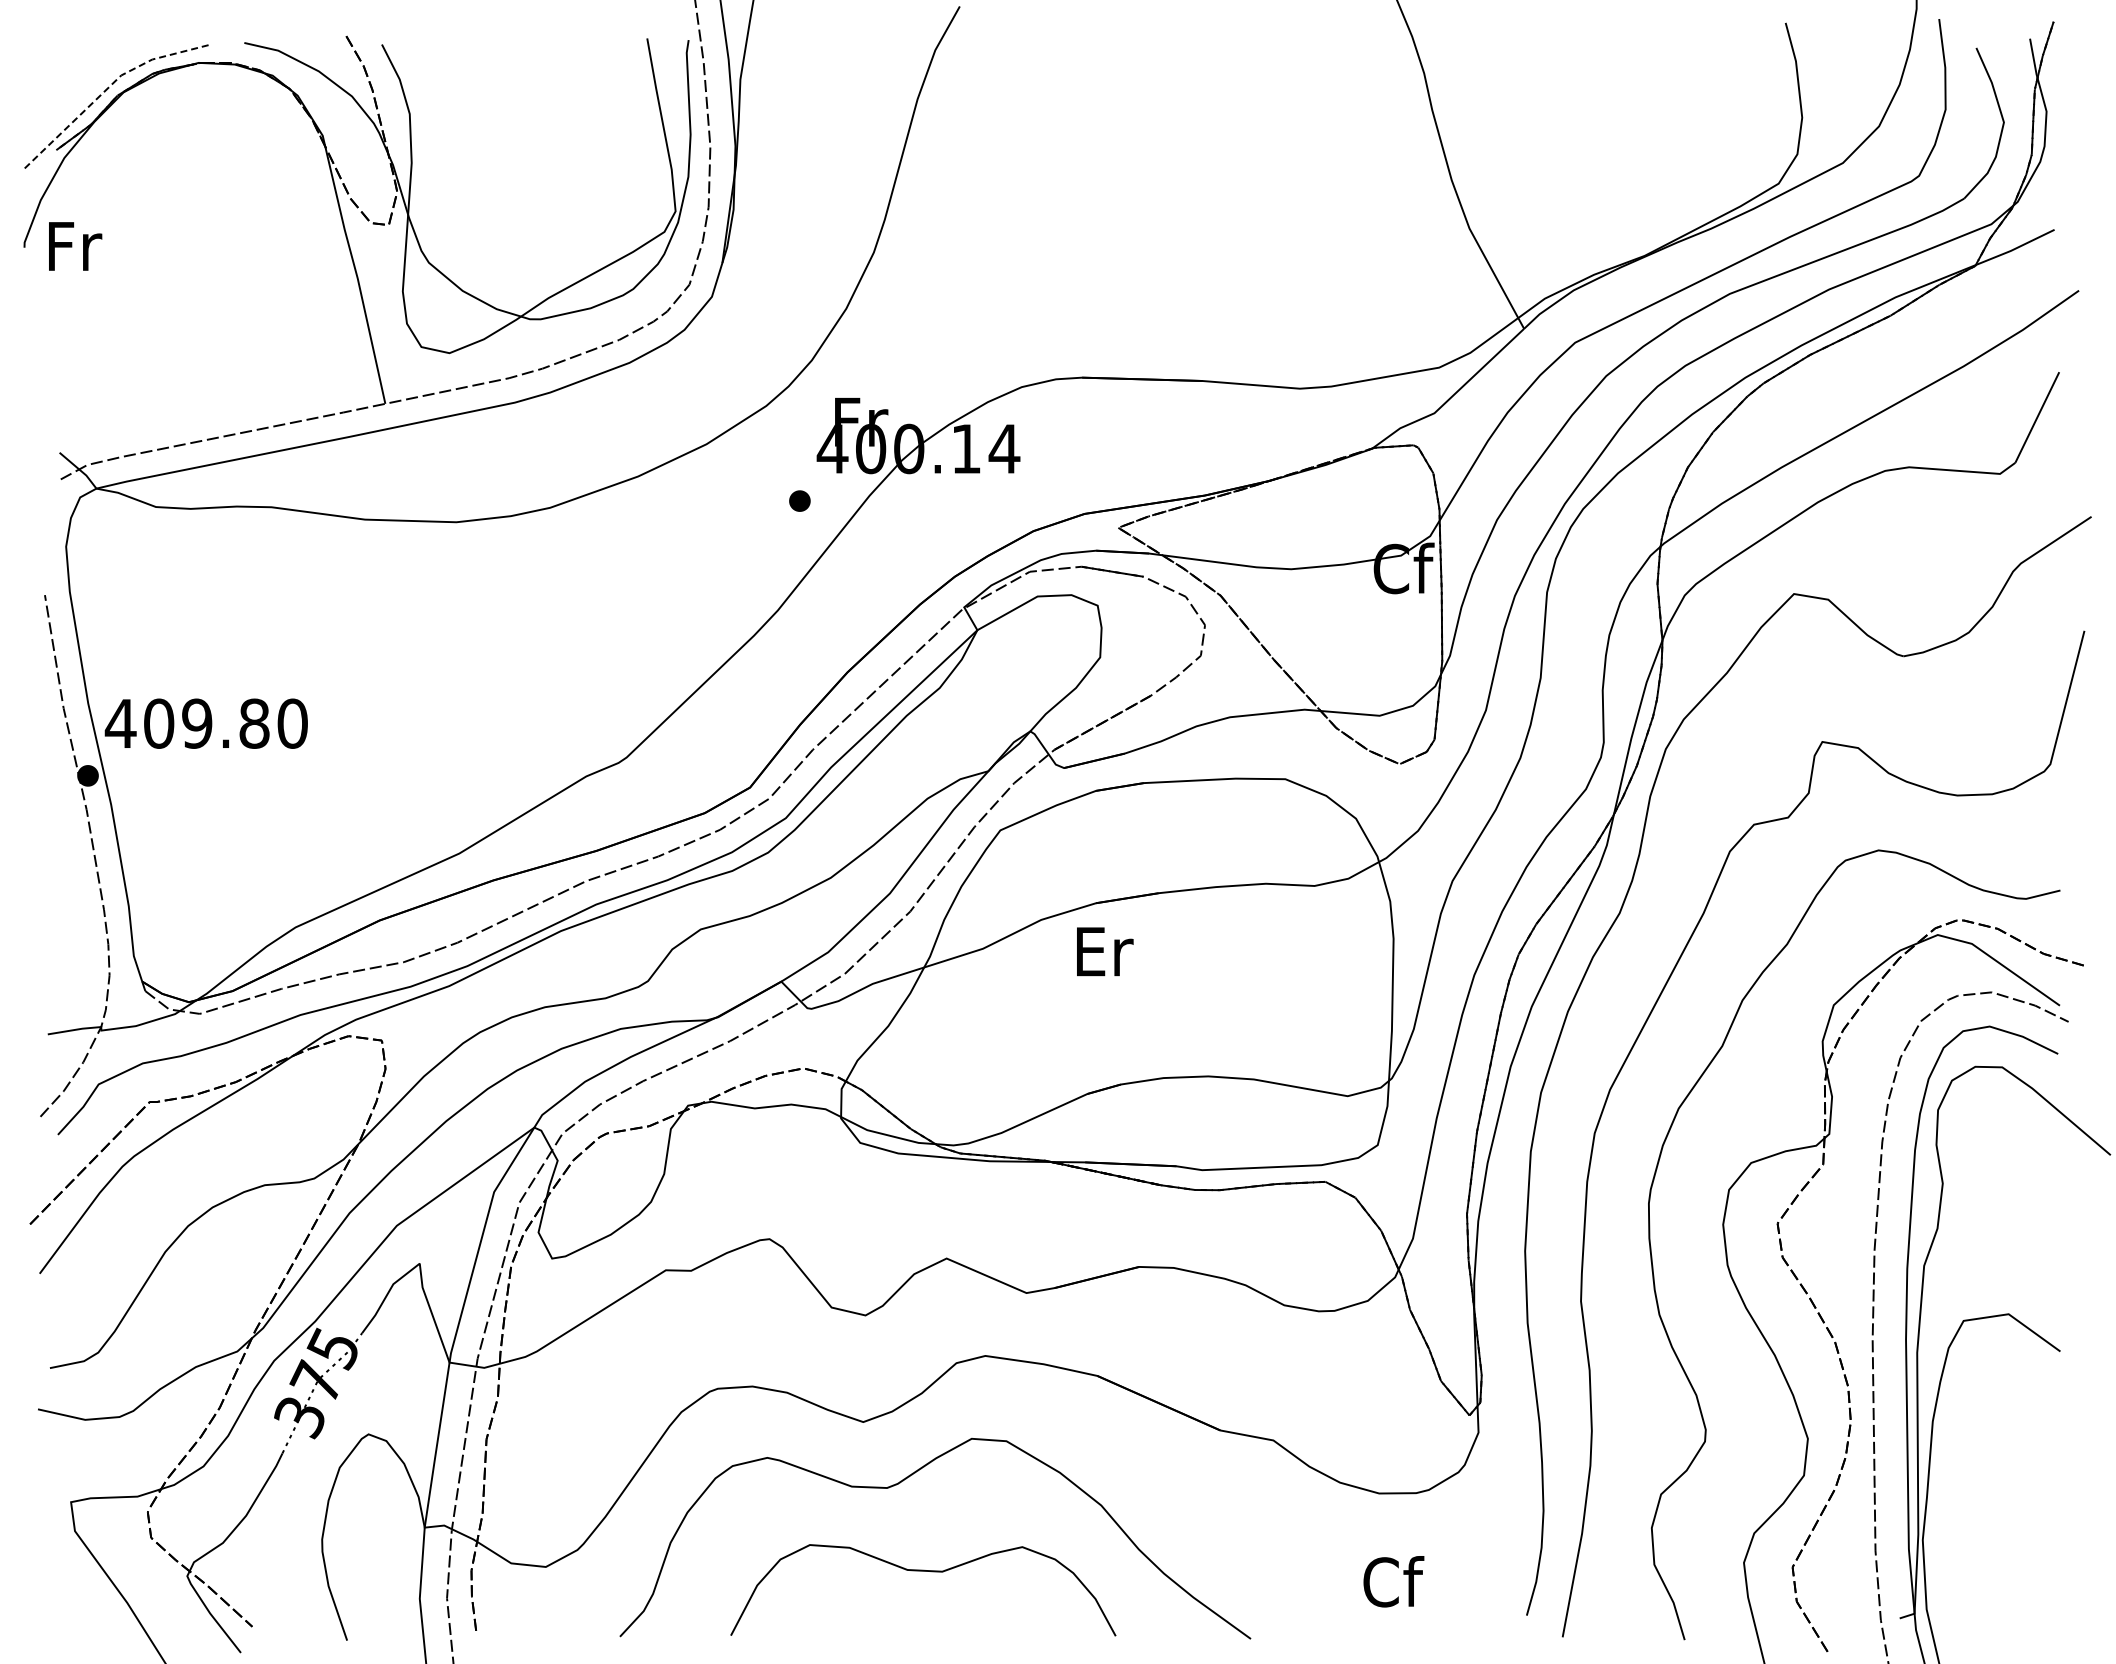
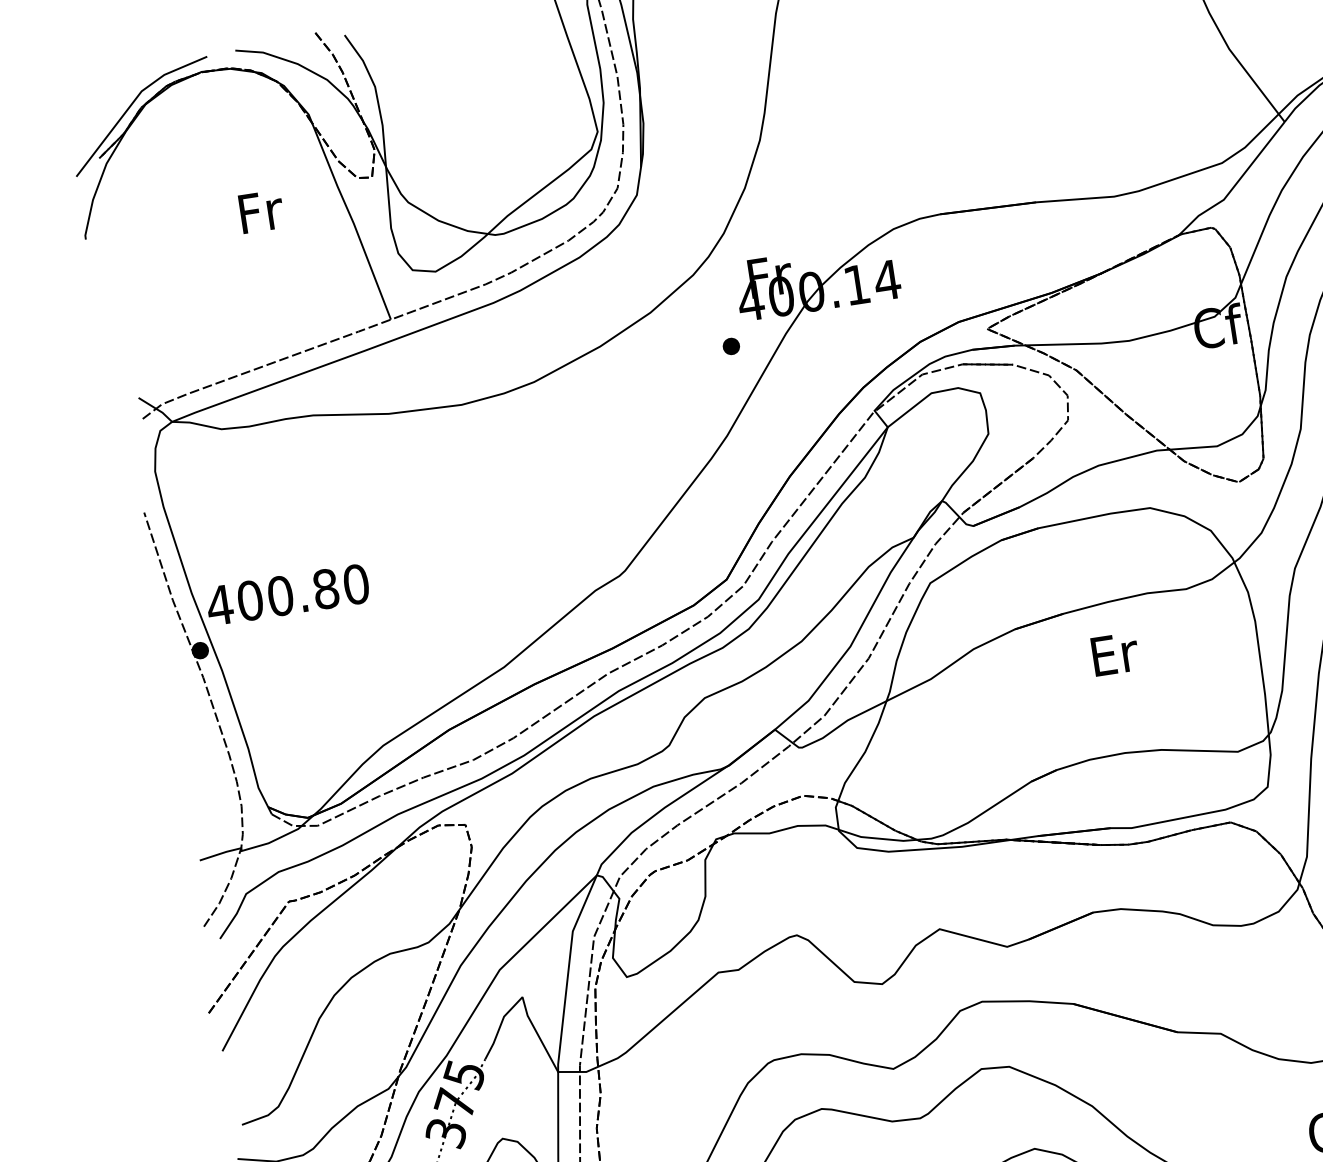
line: (106, 89) -> (131, 104), dashed -> solid
text: (75, 246) -> (261, 211), moved
text: (197, 723) -> (280, 595), 409.80 -> 400.80
text: (1105, 951) -> (1115, 653), moved

